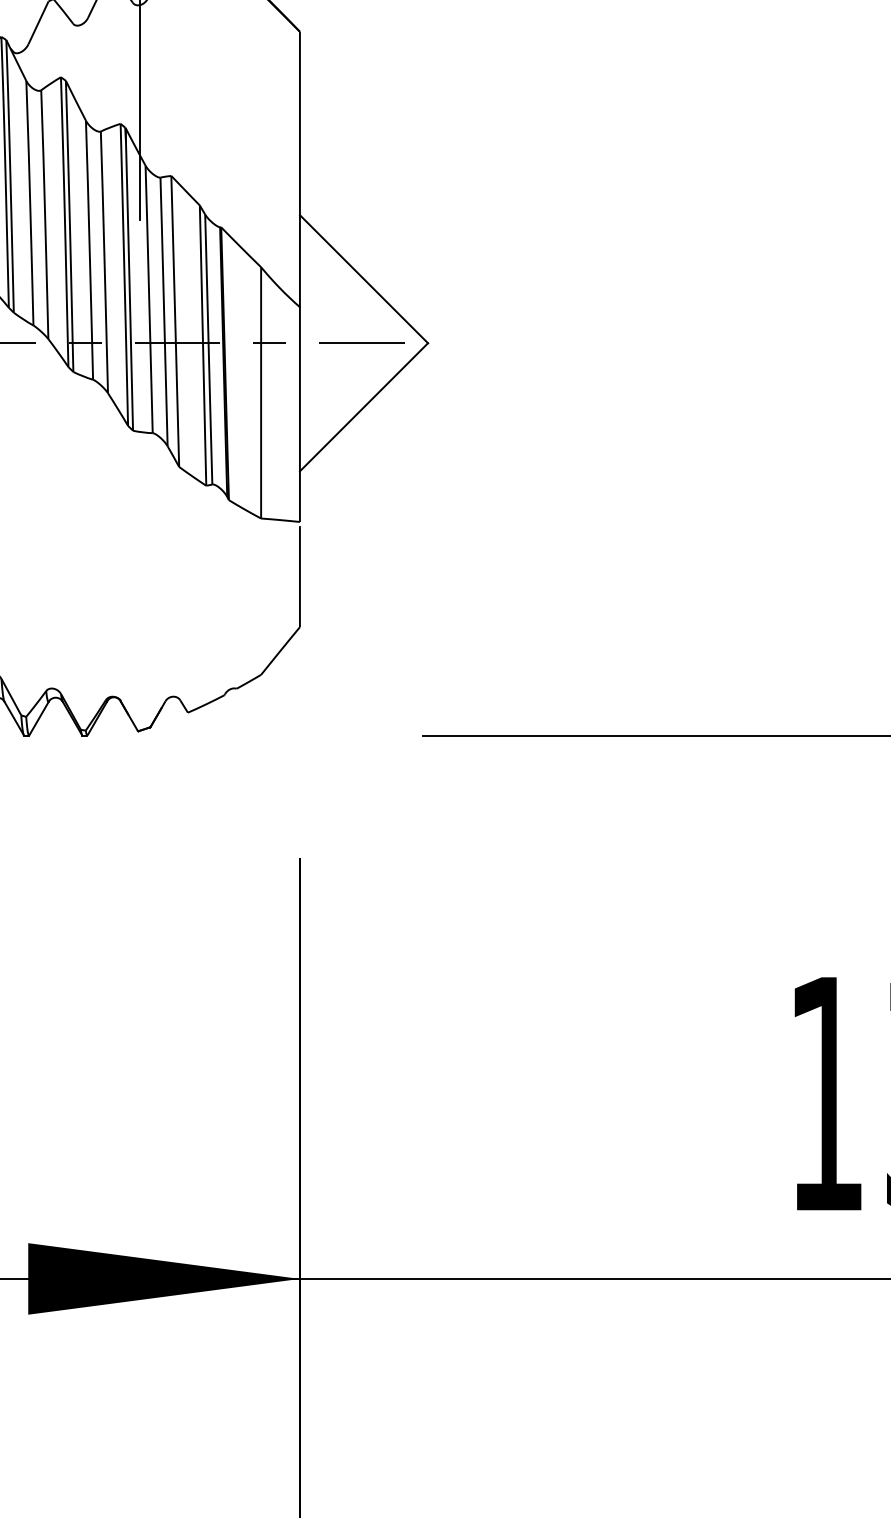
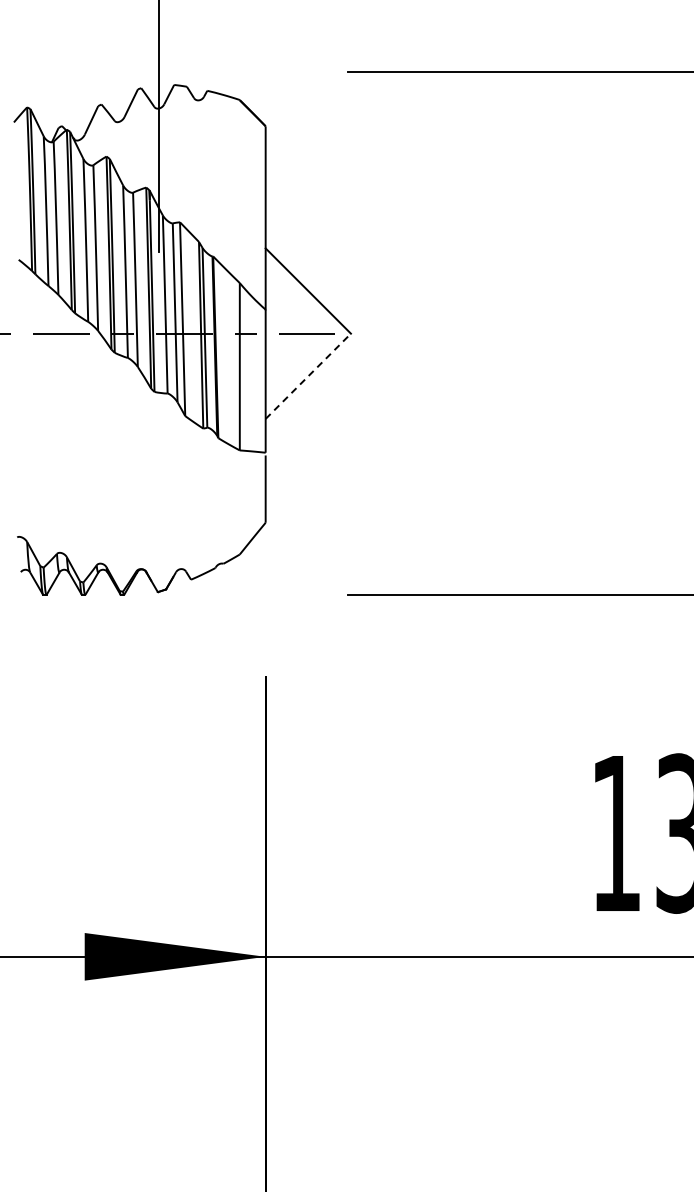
line: (364, 406) -> (308, 375), solid -> dashed

